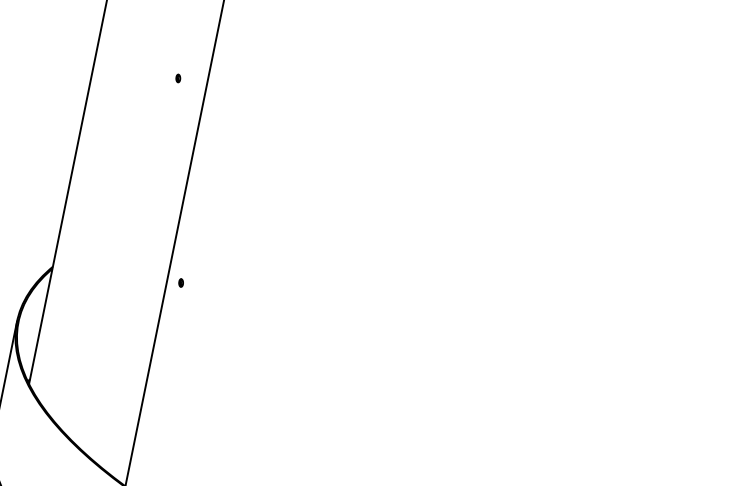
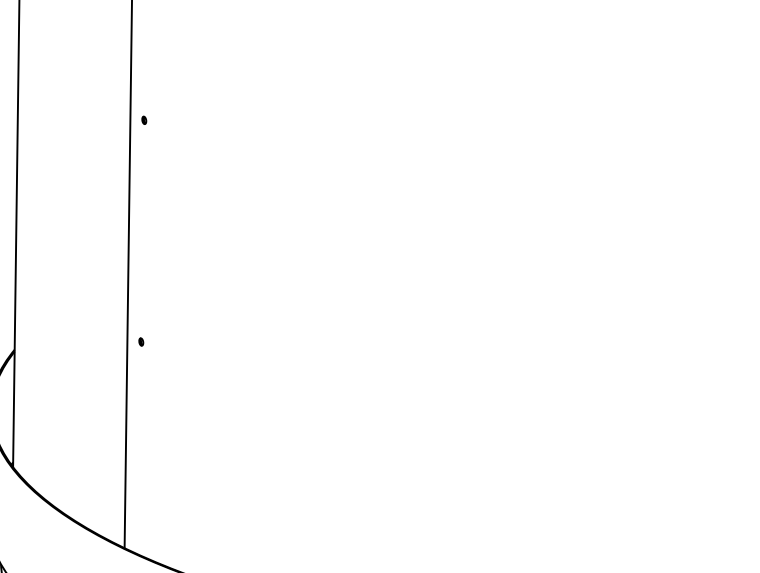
part: (178, 77) -> (144, 119), moved

